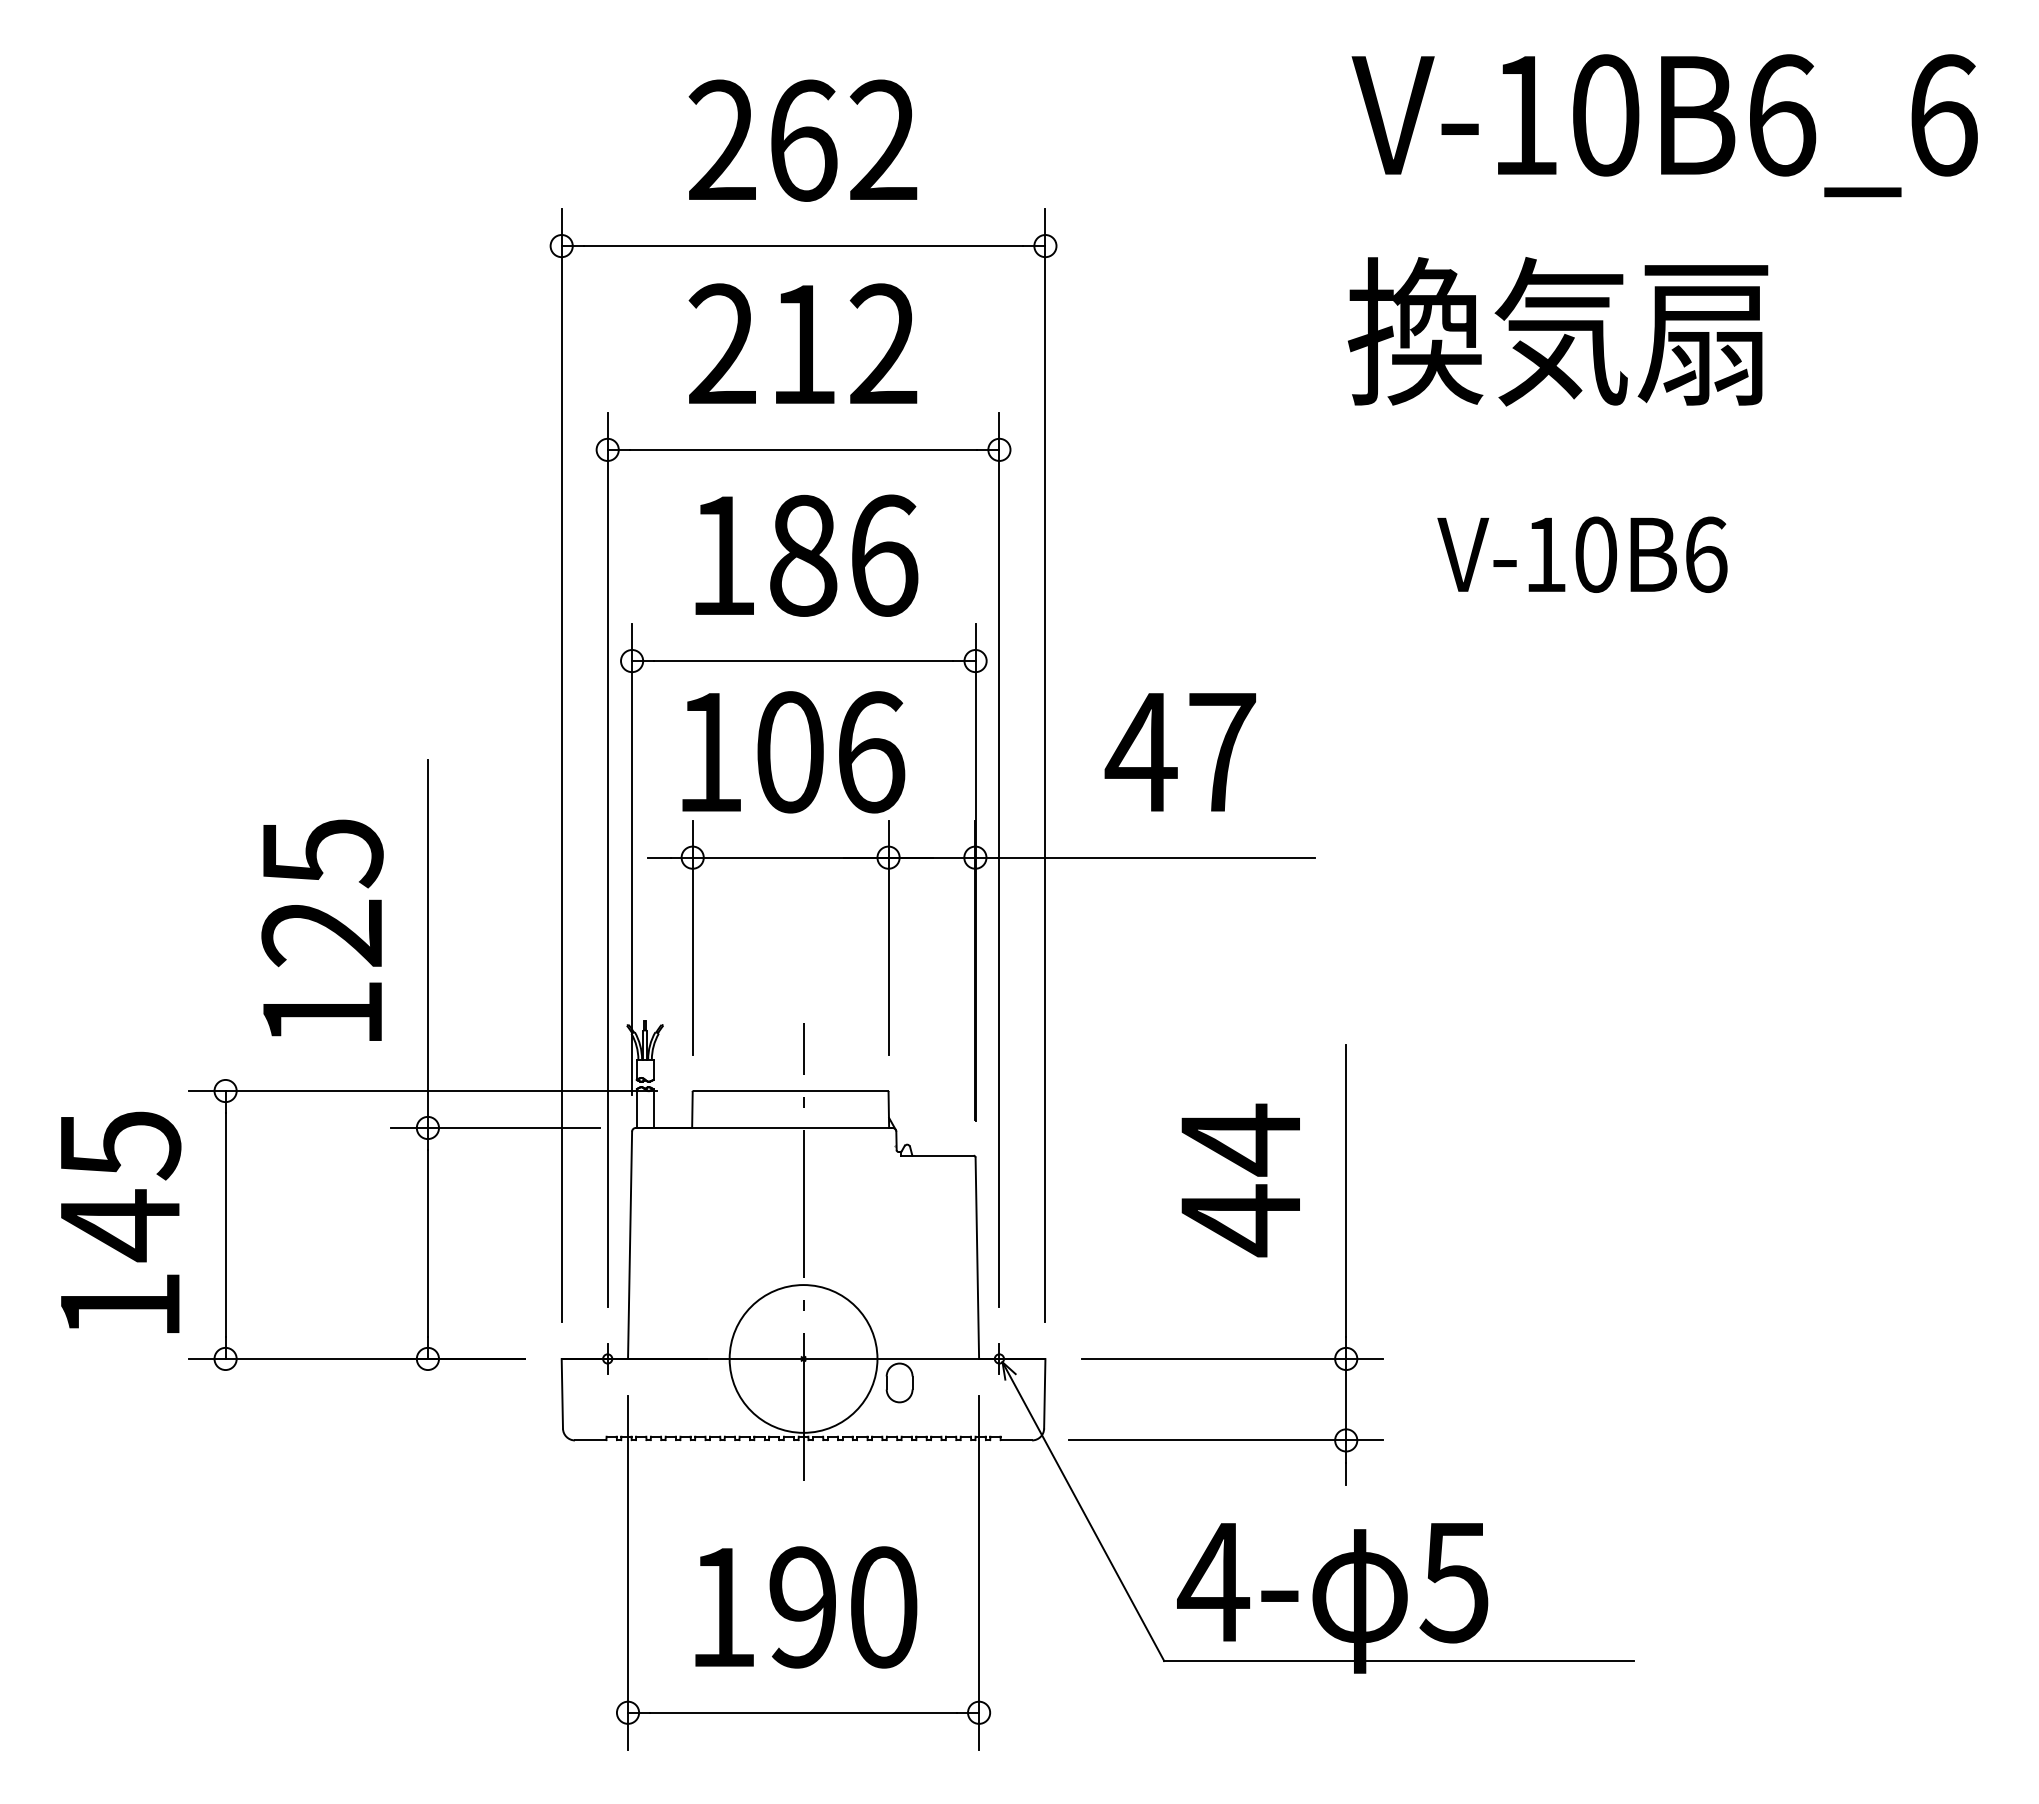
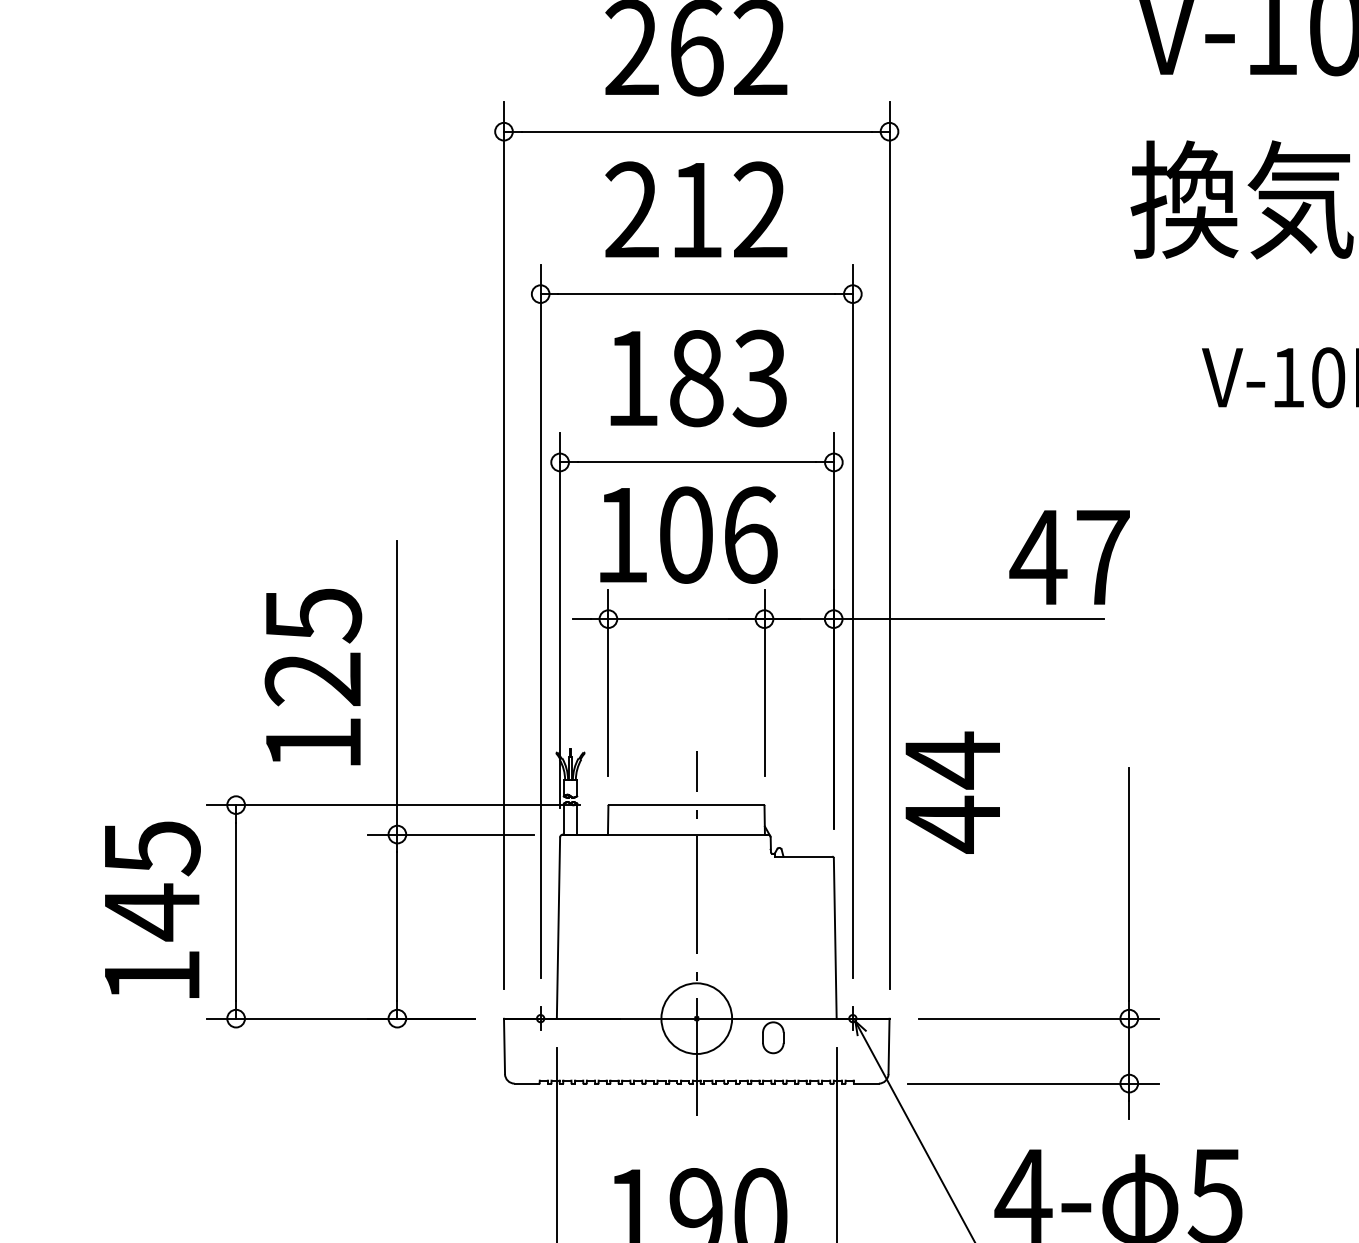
text: (883, 555) -> (760, 378), 186 -> 183
text: (1179, 752) -> (1068, 557), moved
text: (1240, 1180) -> (952, 792), moved
circle: (803, 1358) -> (696, 1018), size x0.6

